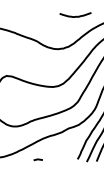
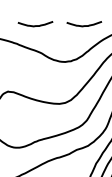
curve: (32, 15) -> (36, 24), added

